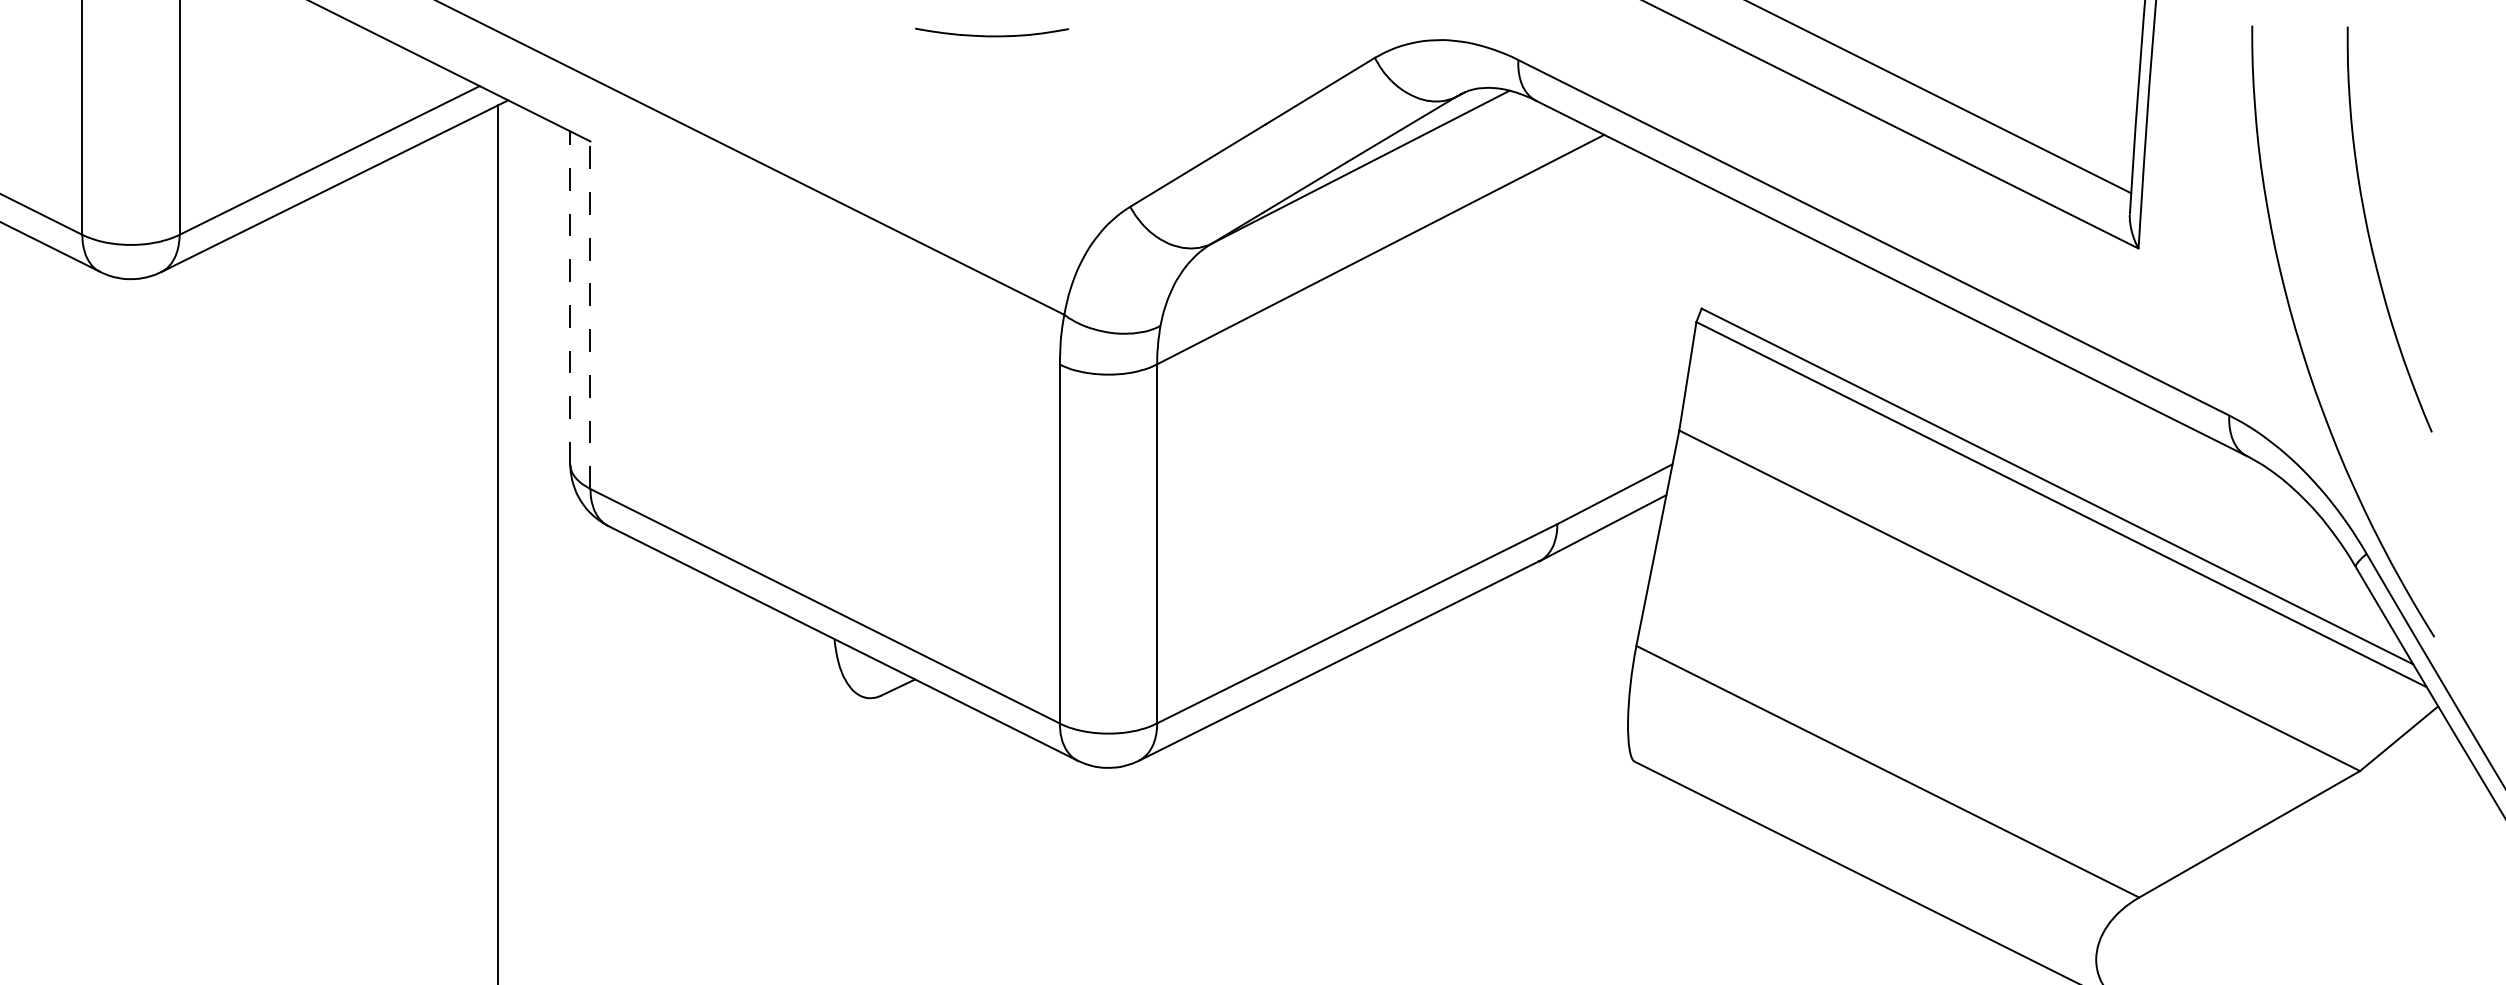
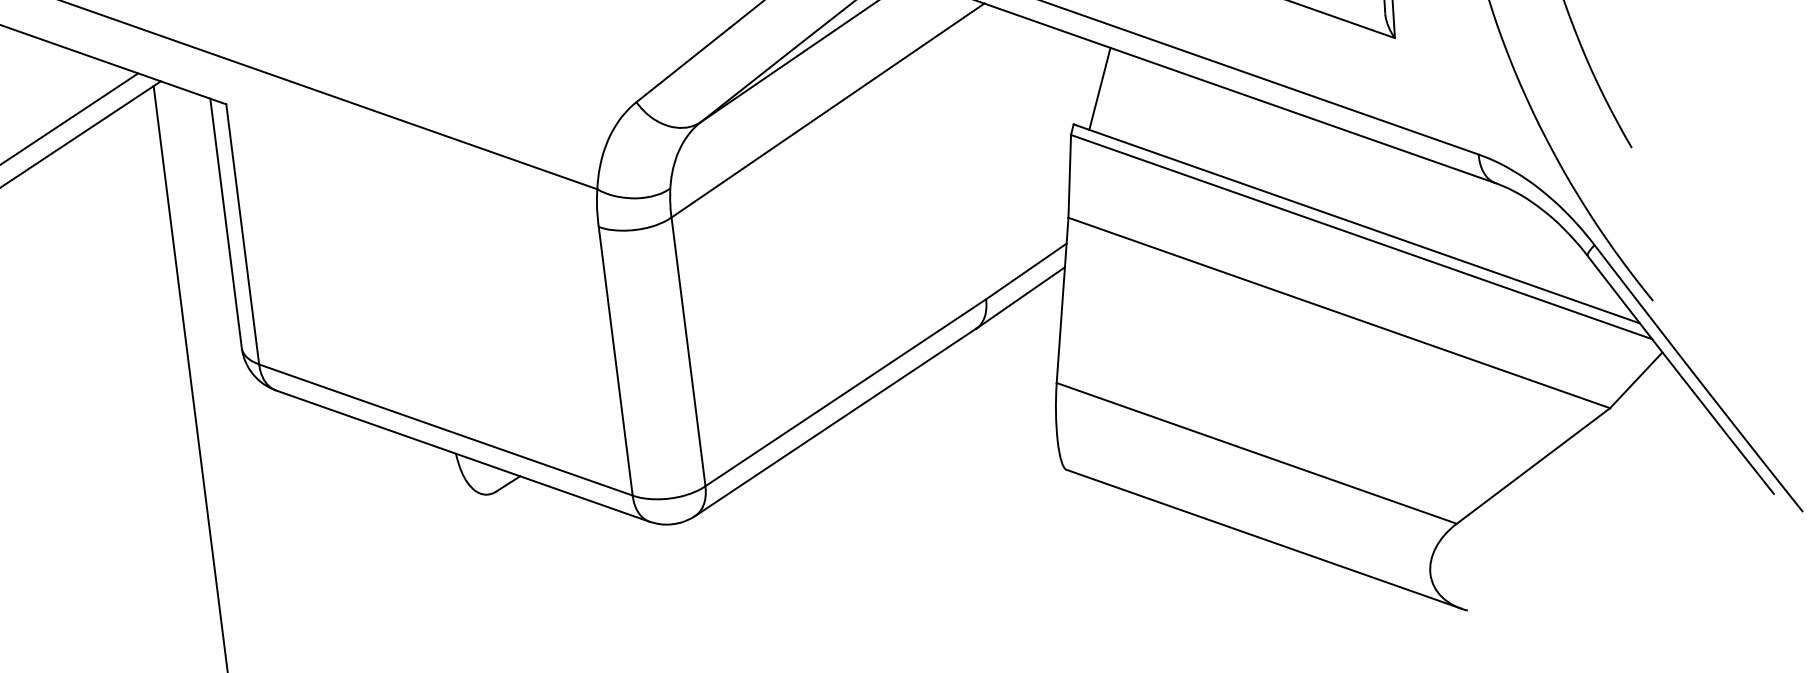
line: (1741, 266) -> (1099, 89), added
line: (570, 298) -> (226, 223), dashed -> solid
line: (590, 315) -> (242, 234), dashed -> solid

